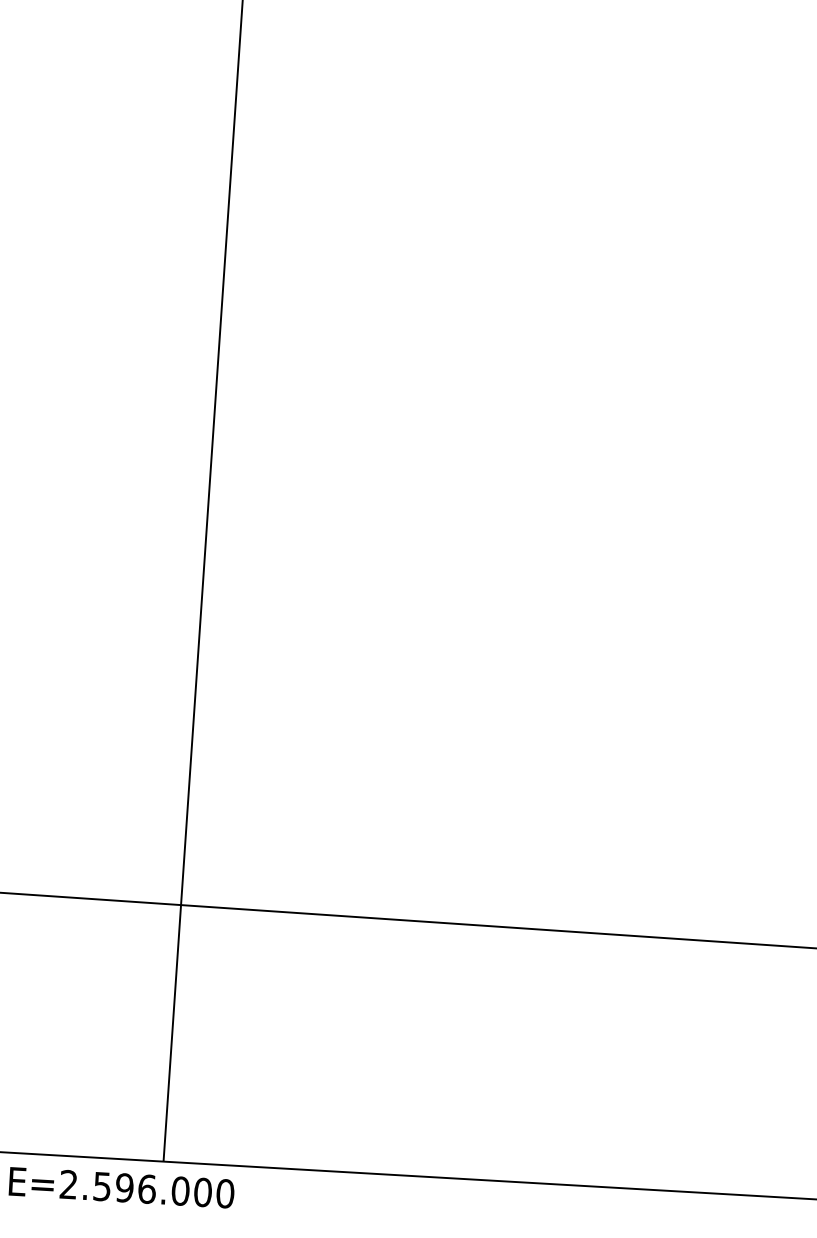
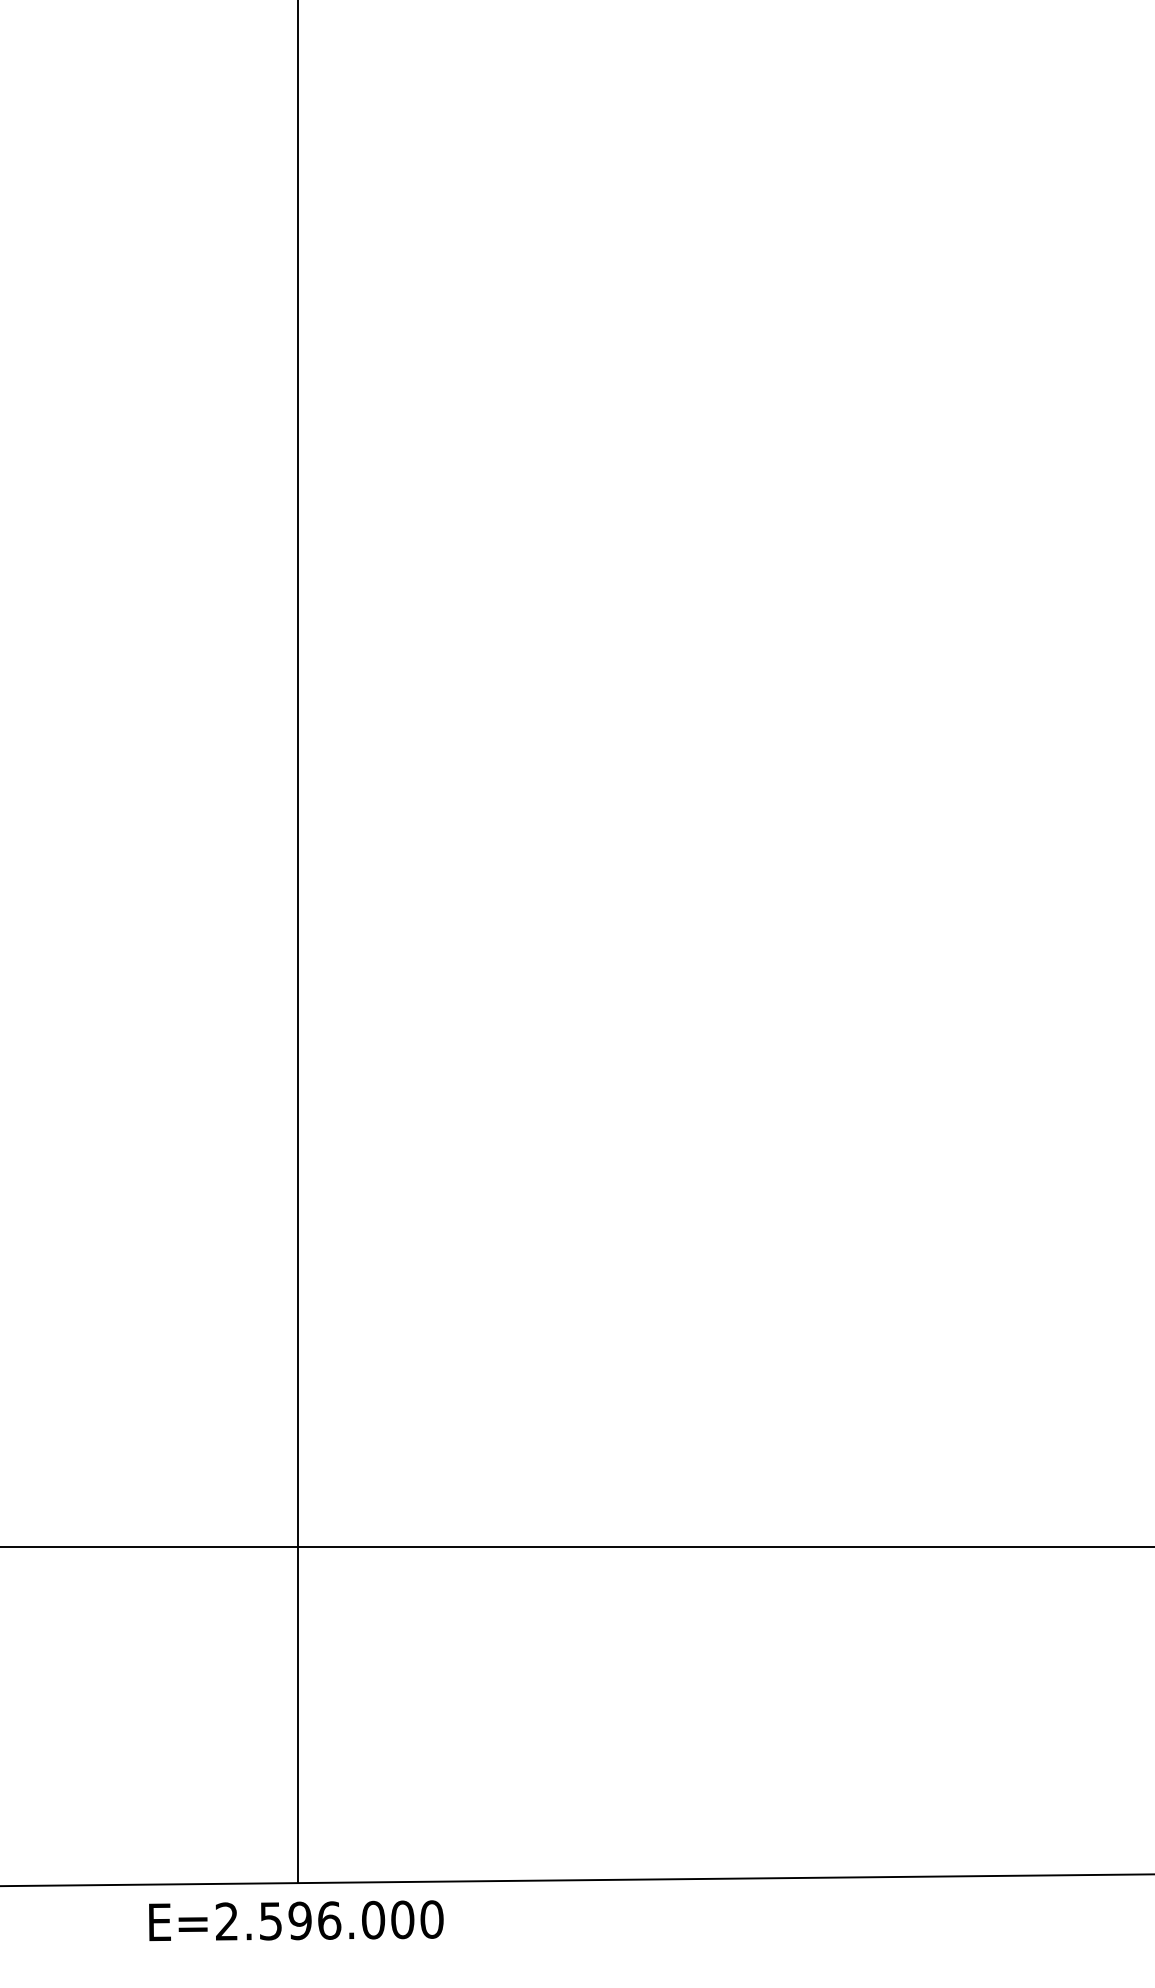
text: (121, 1187) -> (296, 1920), moved

